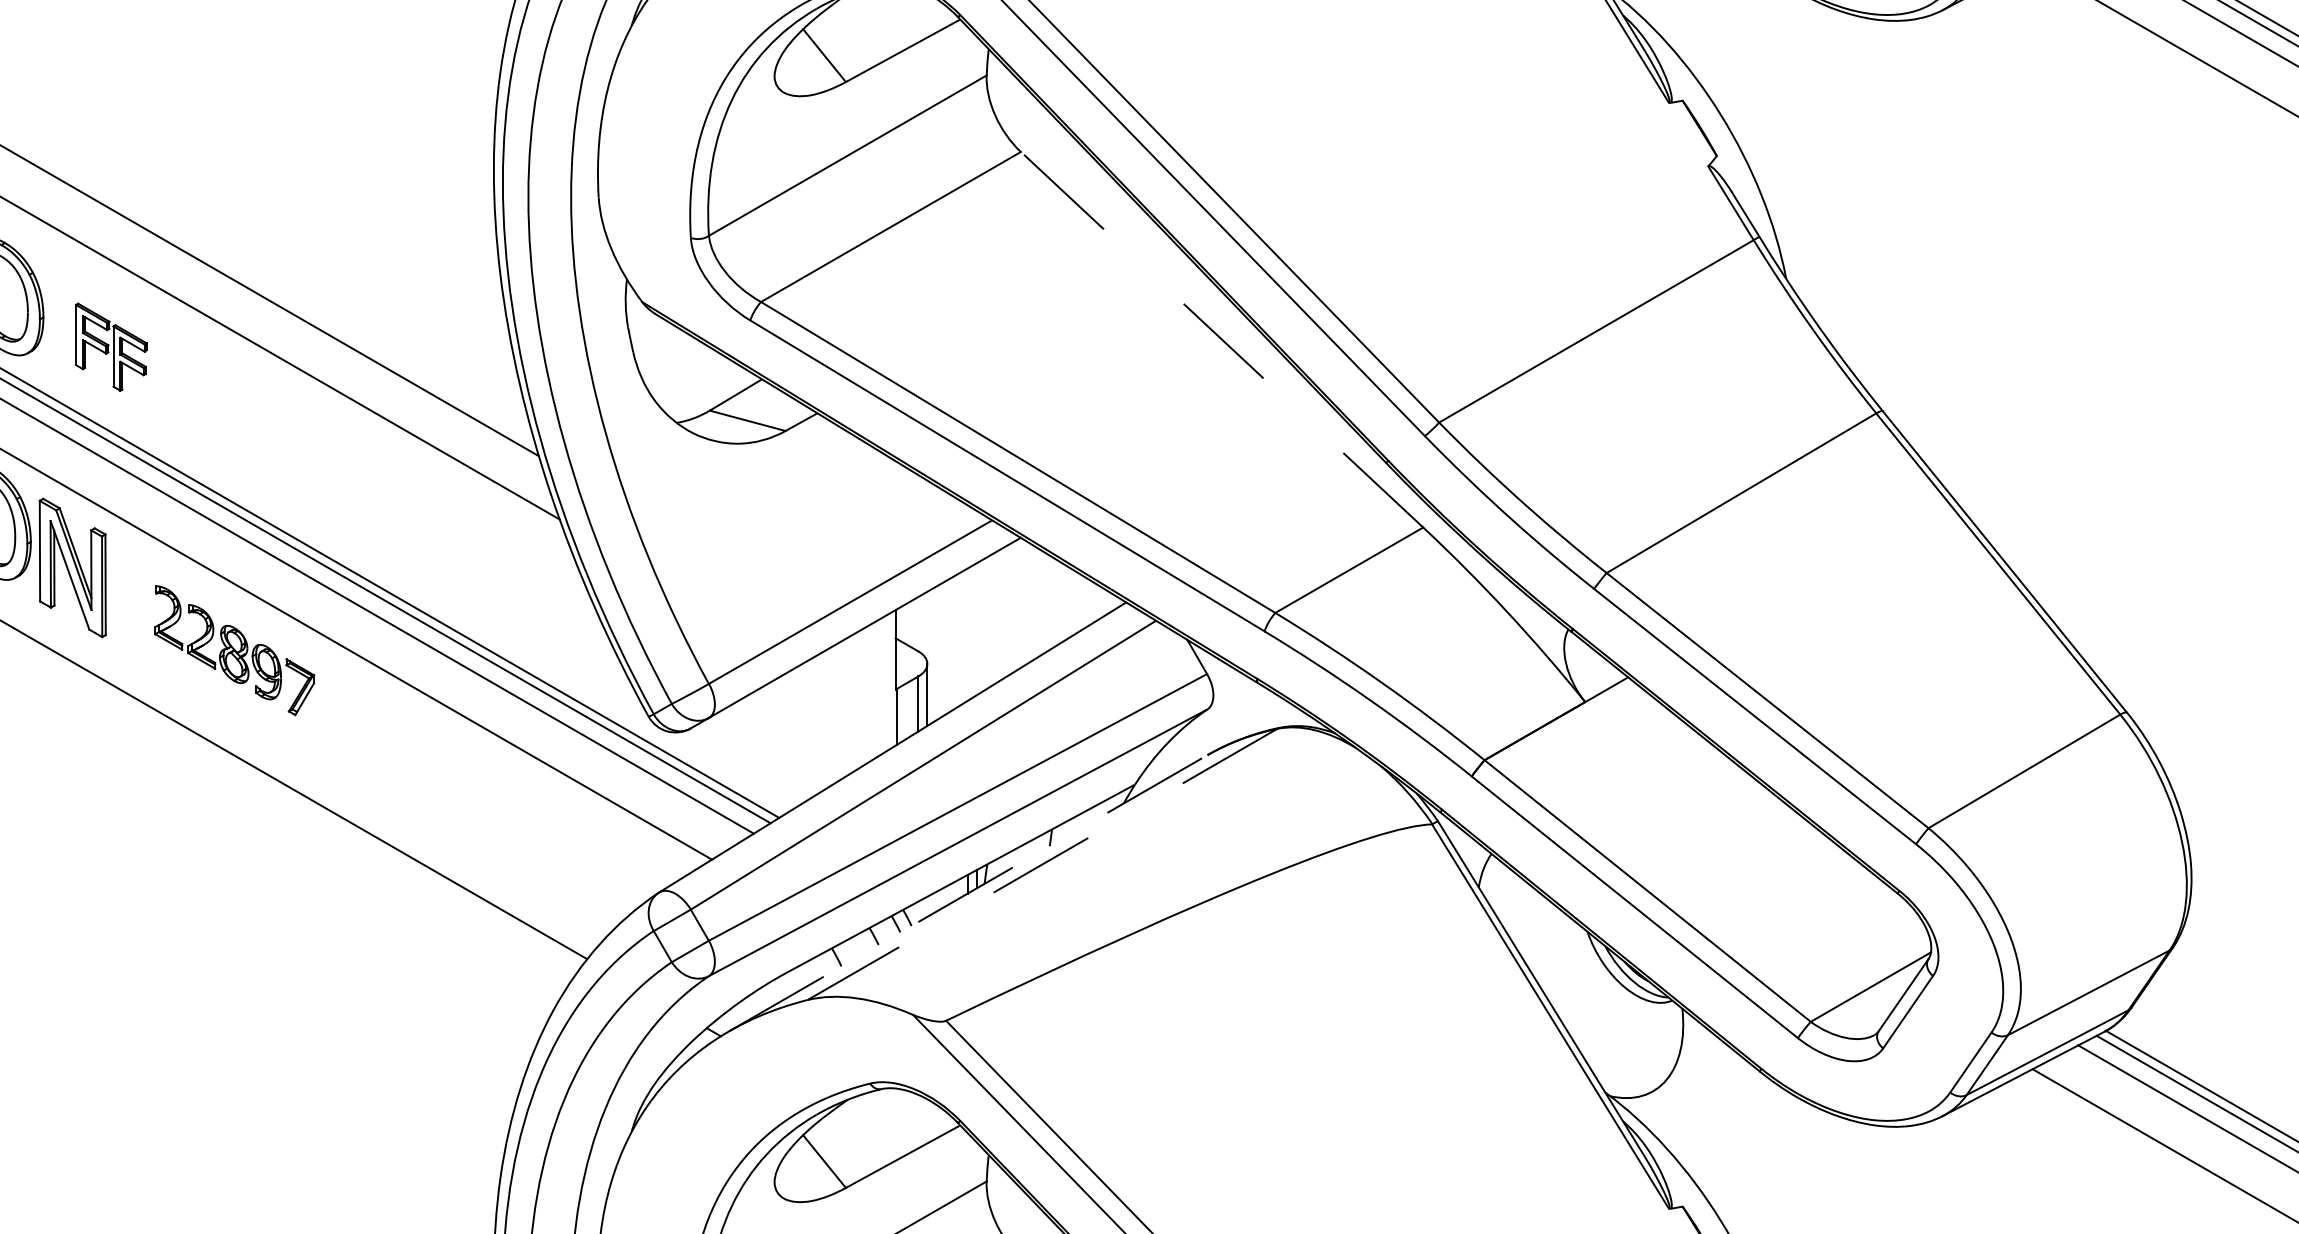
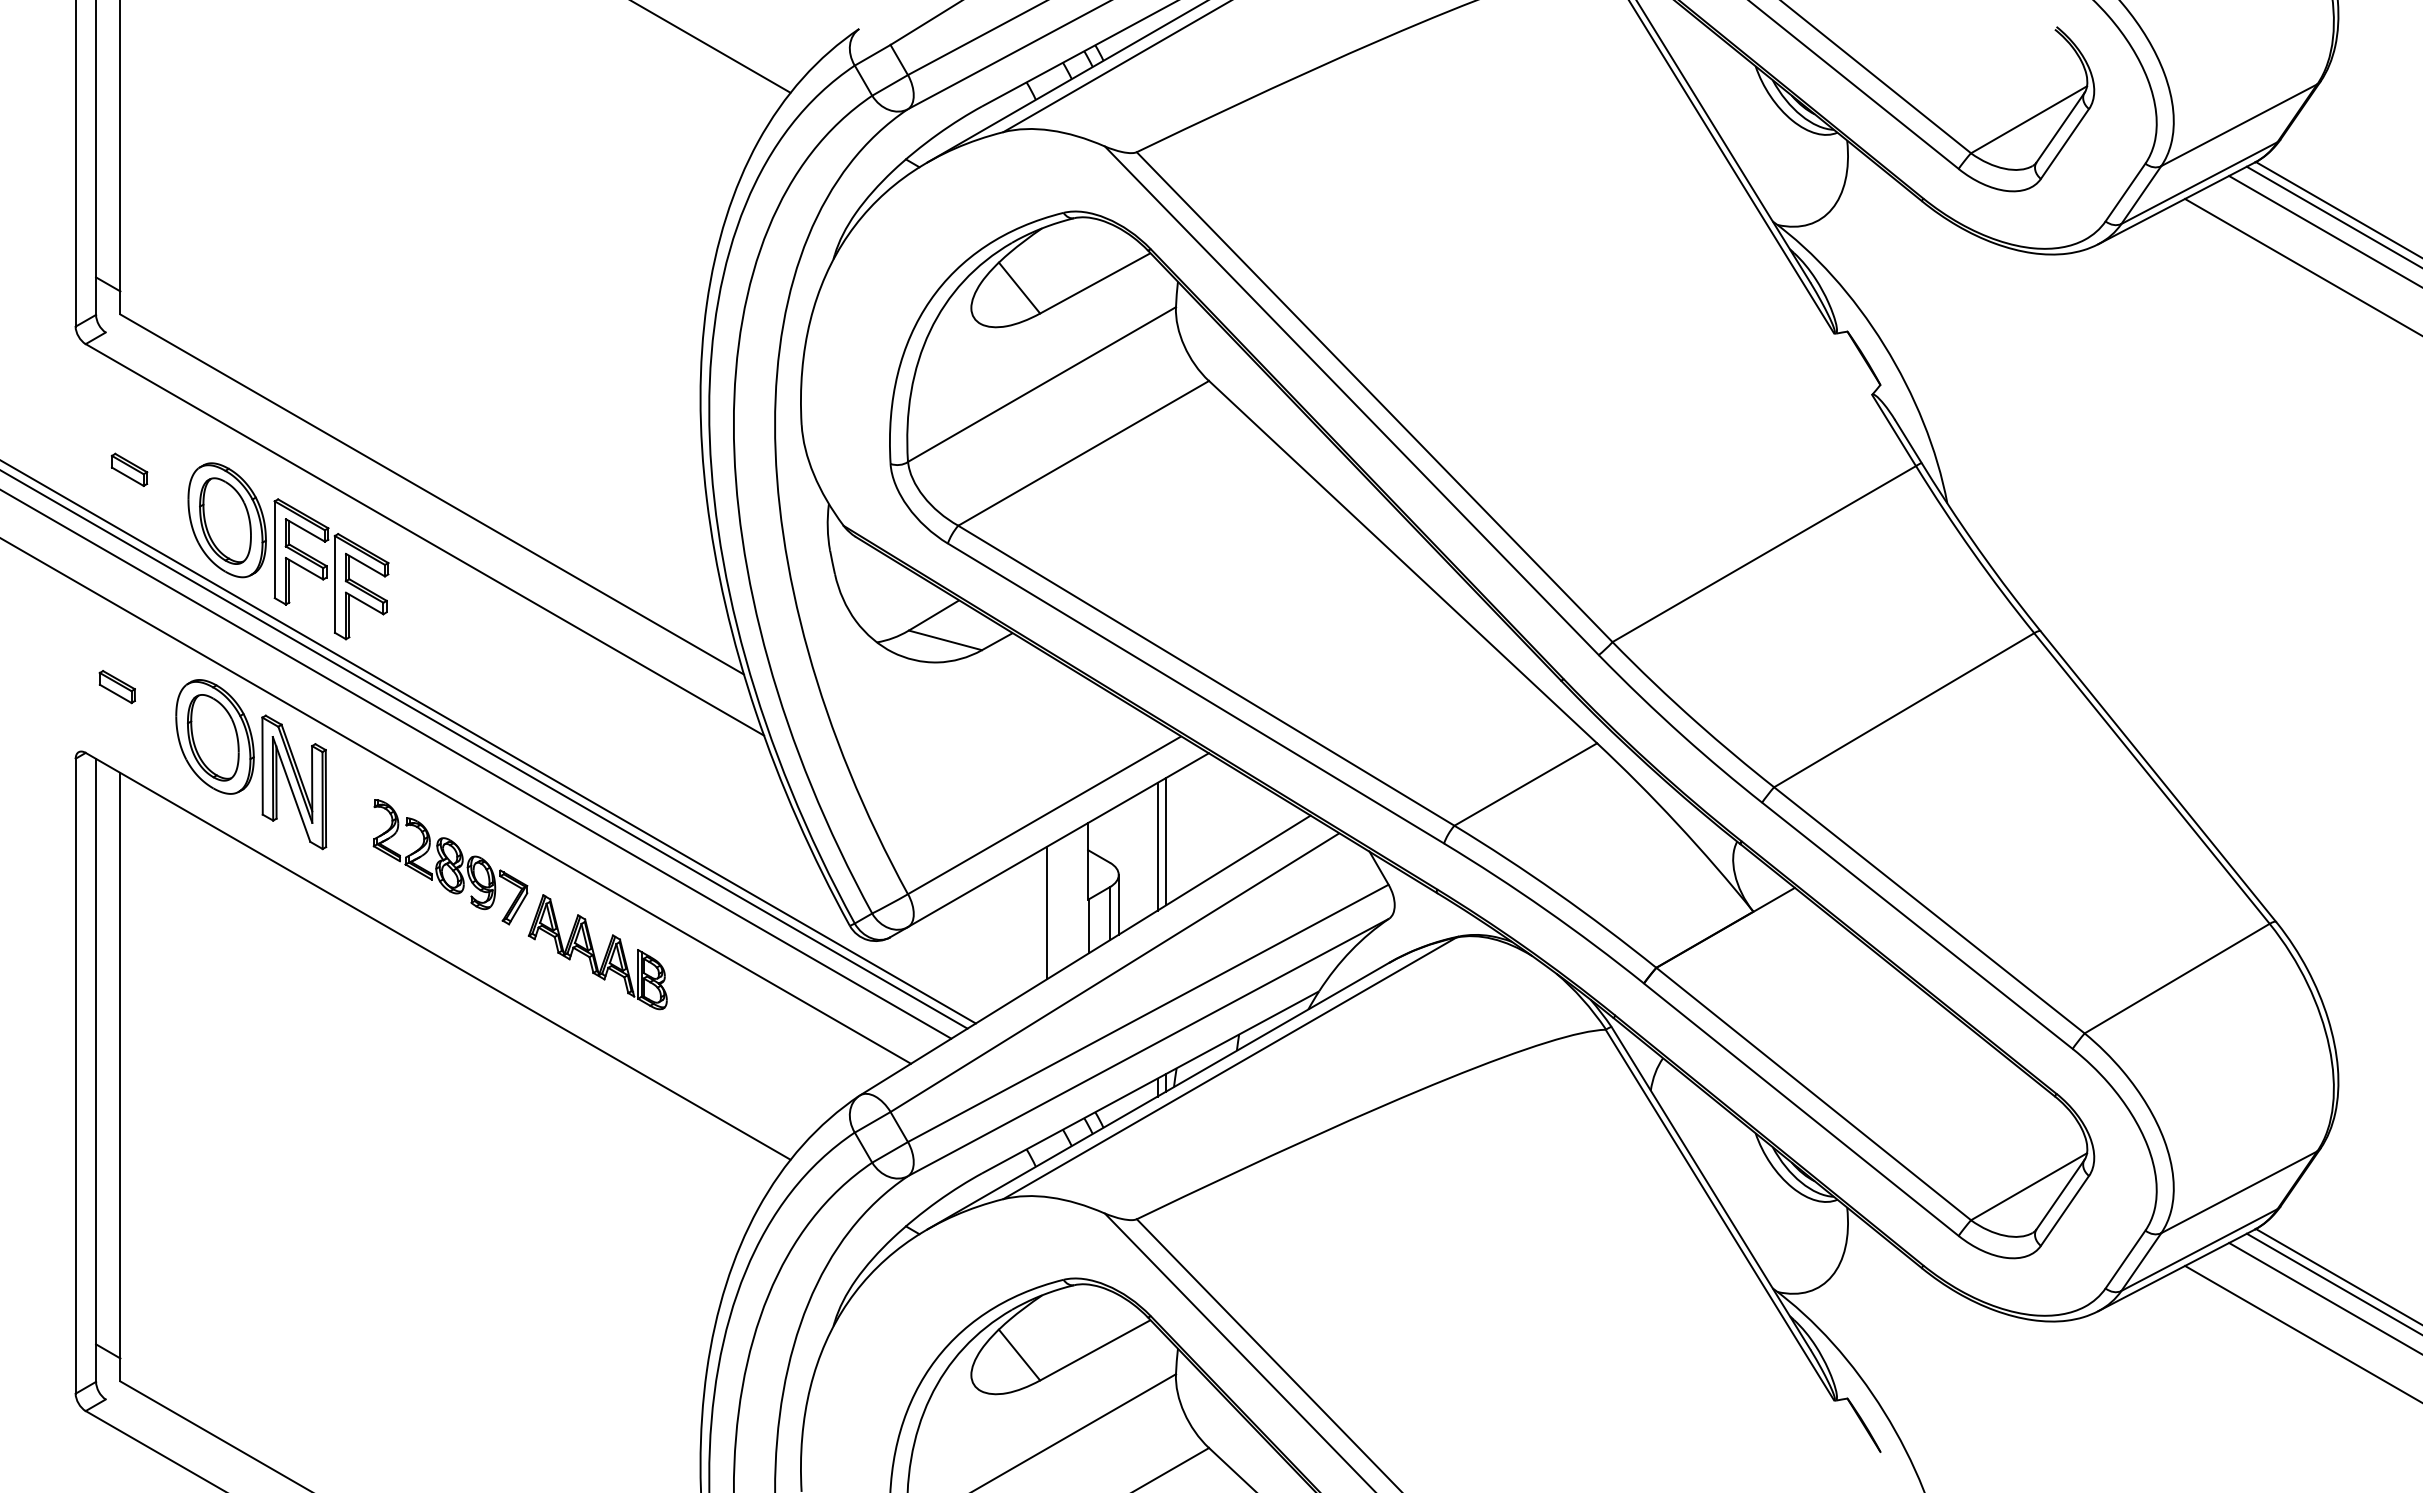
line: (1221, 339) -> (1402, 561), dashed -> solid
part: (111, 347) -> (331, 569), size x1.67
line: (976, 629) -> (1166, 841), added
line: (967, 634) -> (1157, 846), added
line: (853, 702) -> (1047, 912), added
part: (387, 744) -> (597, 952), added
line: (1042, 864) -> (1229, 1068), dashed -> solid
line: (968, 892) -> (1158, 1095), dashed -> solid

